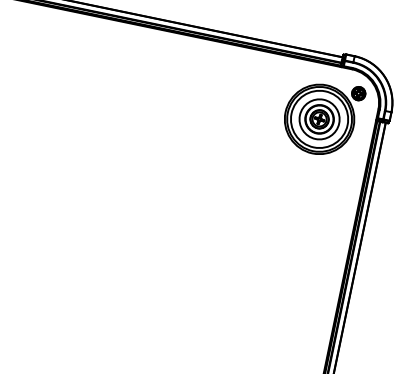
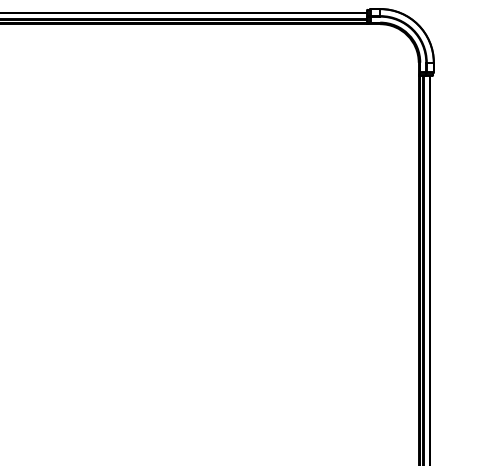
part: (322, 117) -> (358, 84), removed

